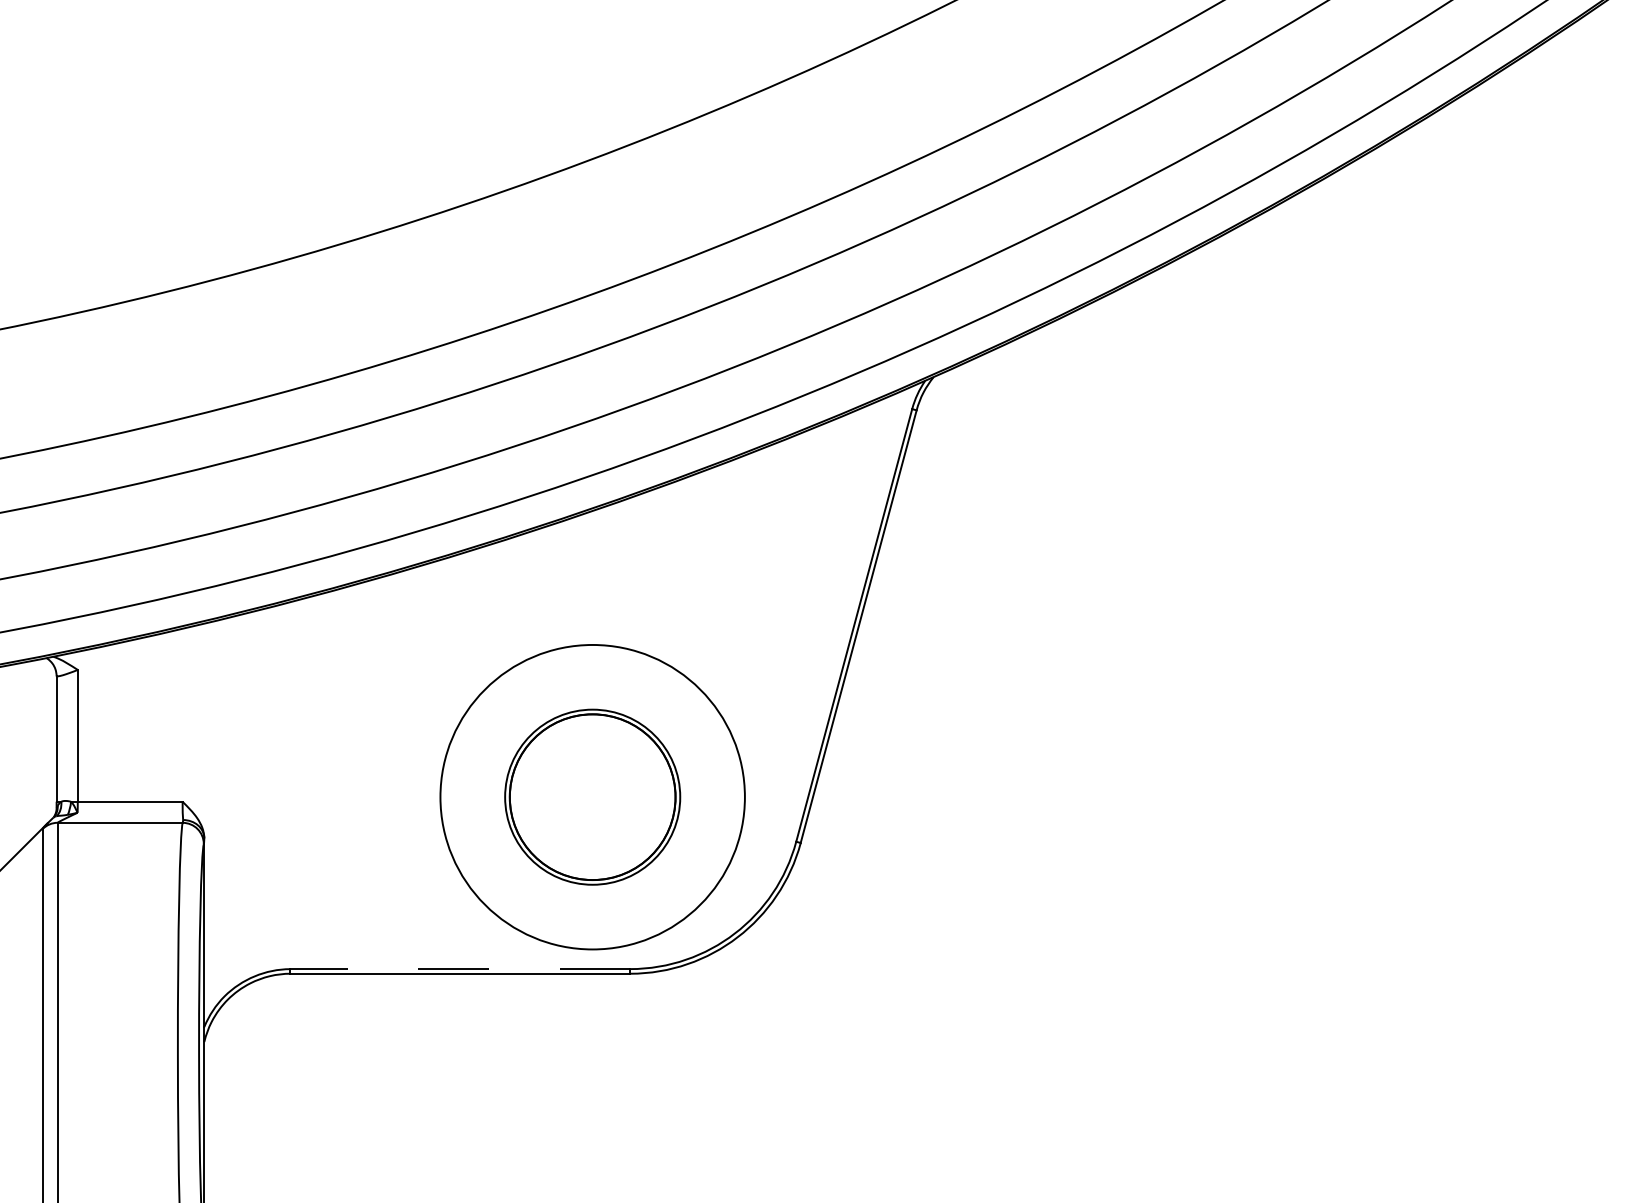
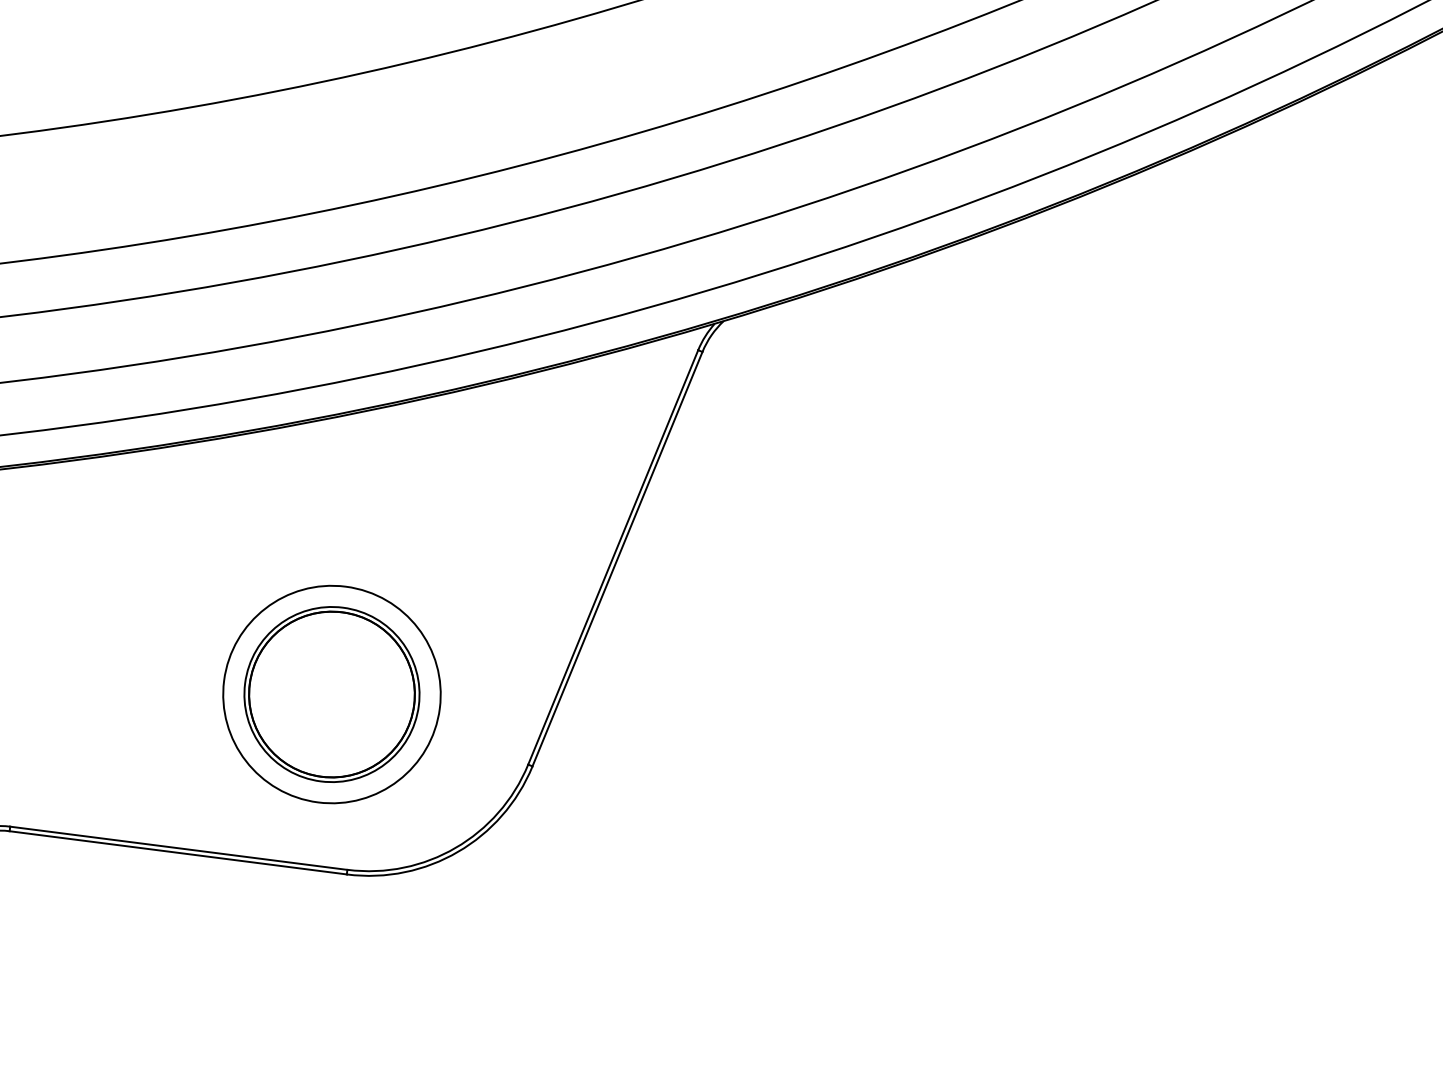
circle: (592, 796) -> (331, 693), size x0.71
line: (460, 969) -> (178, 848), dashed -> solid

